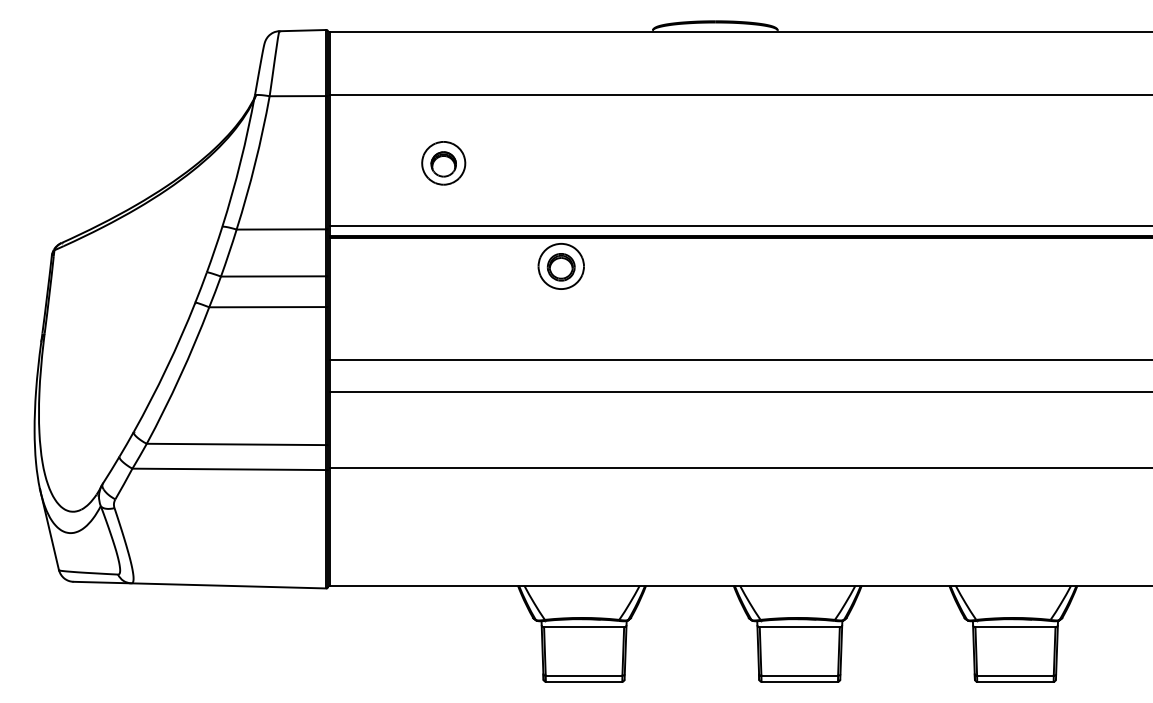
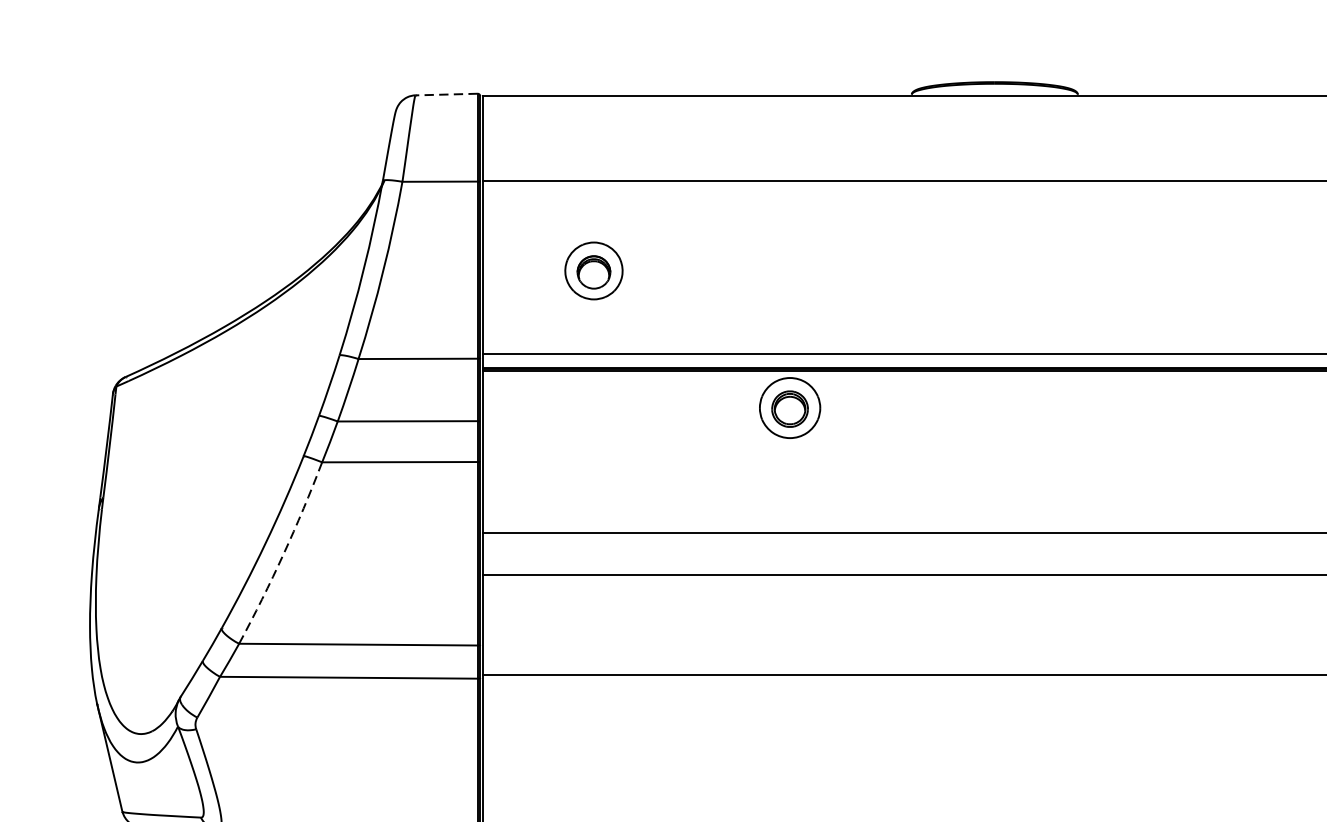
line: (302, 30) -> (446, 94), solid -> dashed
part: (443, 163) -> (593, 271), moved
arc: (180, 376) -> (283, 554), solid -> dashed

